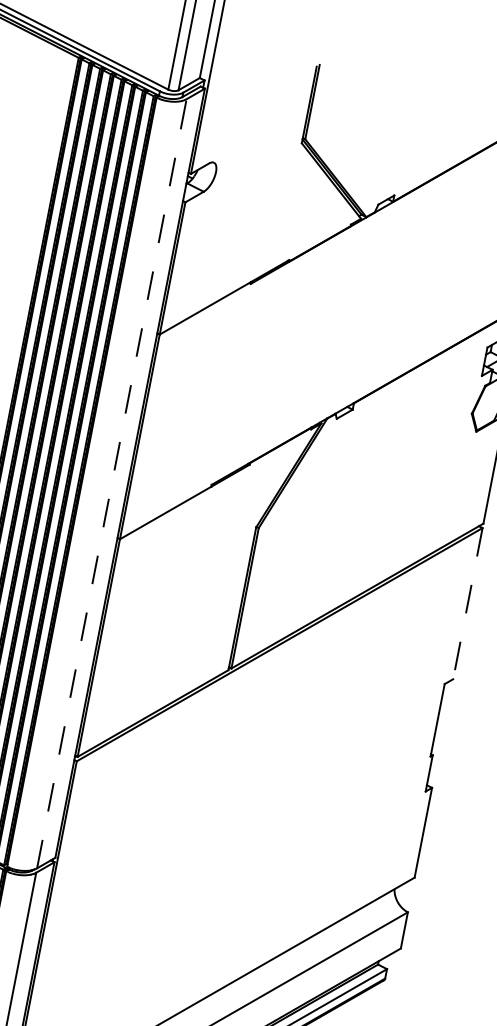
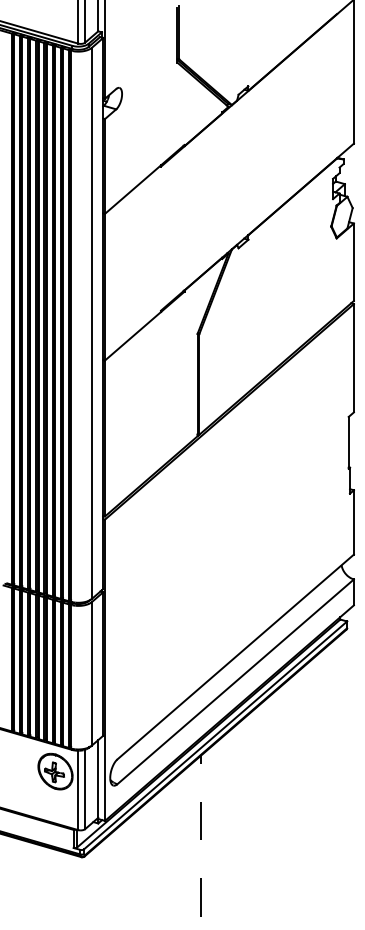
line: (112, 484) -> (92, 323), dashed -> solid
line: (467, 603) -> (353, 358), dashed -> solid

